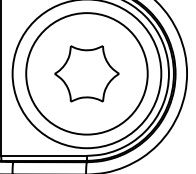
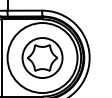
circle: (86, 72) -> (42, 57), size x0.7

